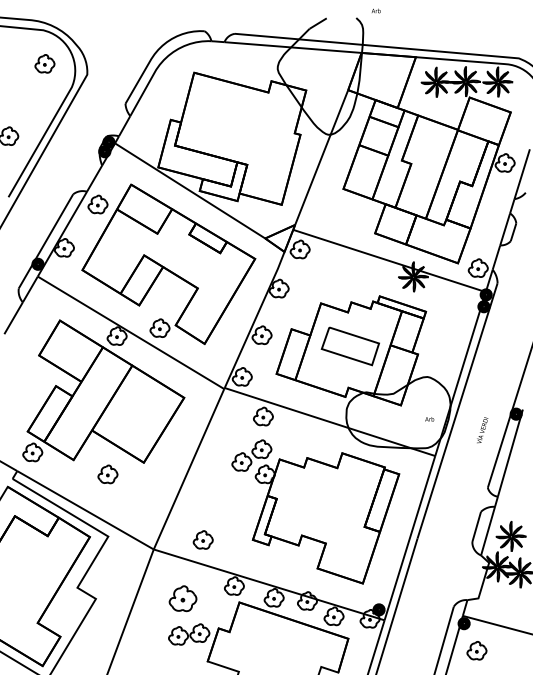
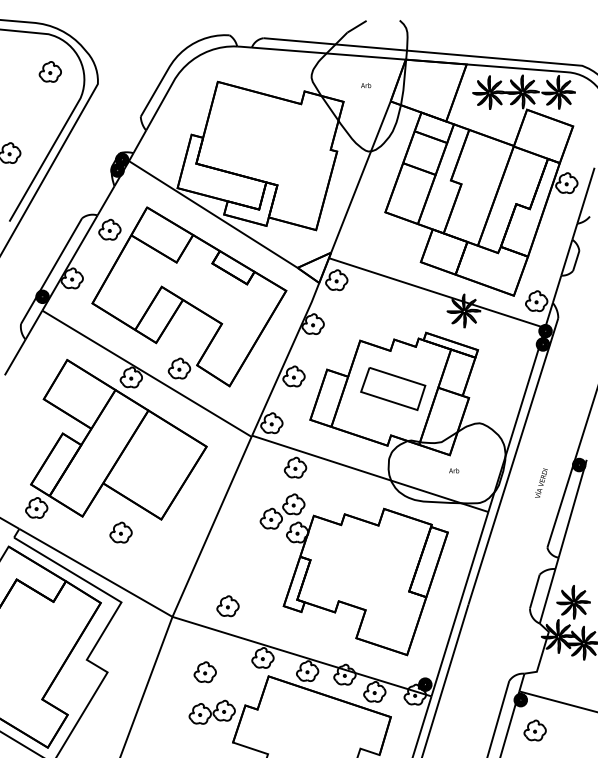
text: (376, 10) -> (366, 85), moved
text: (430, 419) -> (454, 470), moved
part: (182, 599) -> (204, 672), size x0.71

